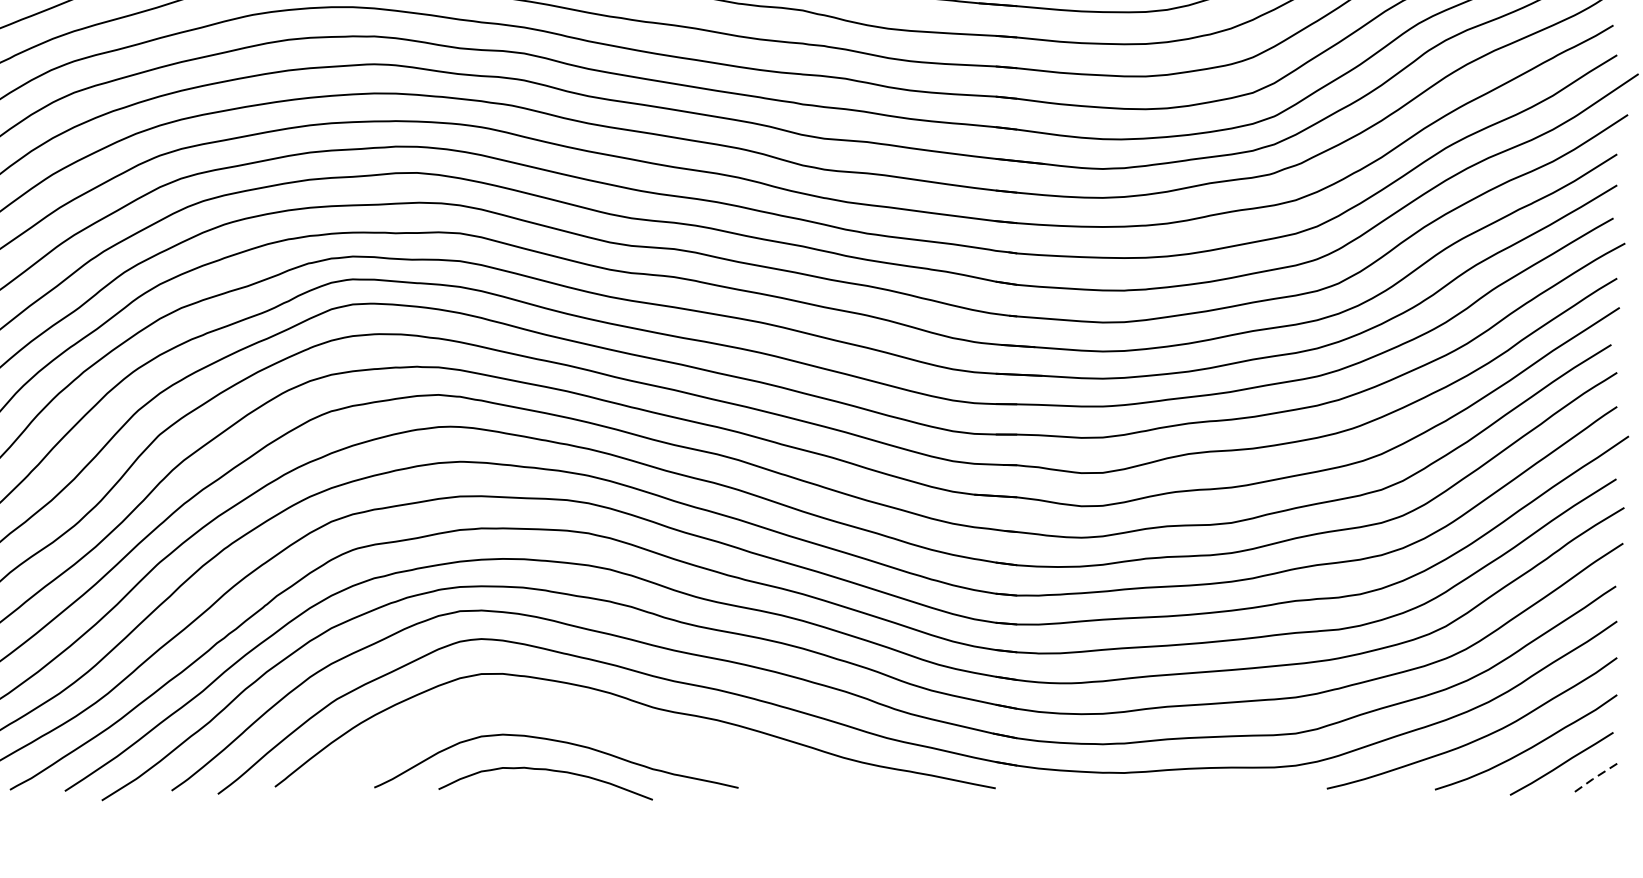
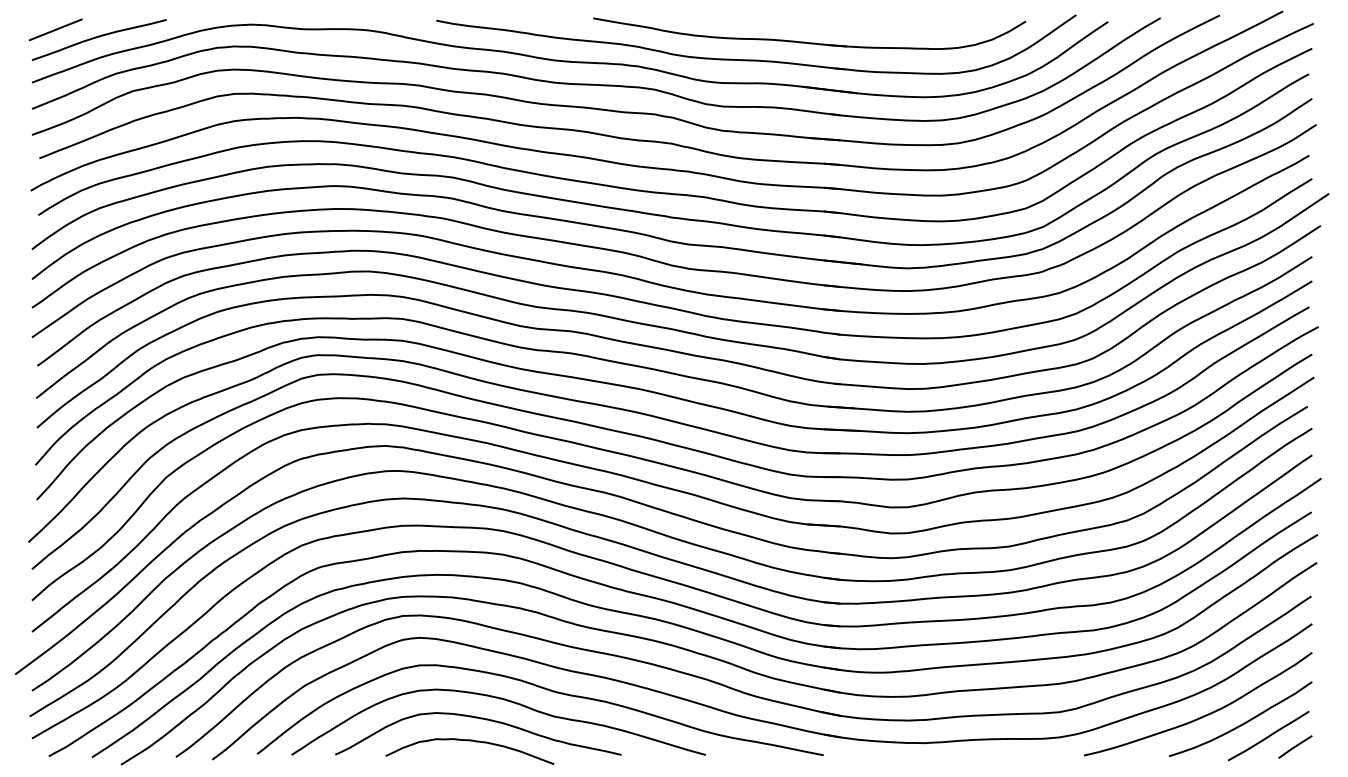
curve: (589, 718) -> (504, 700), added
line: (1594, 777) -> (1294, 746), dashed -> solid

